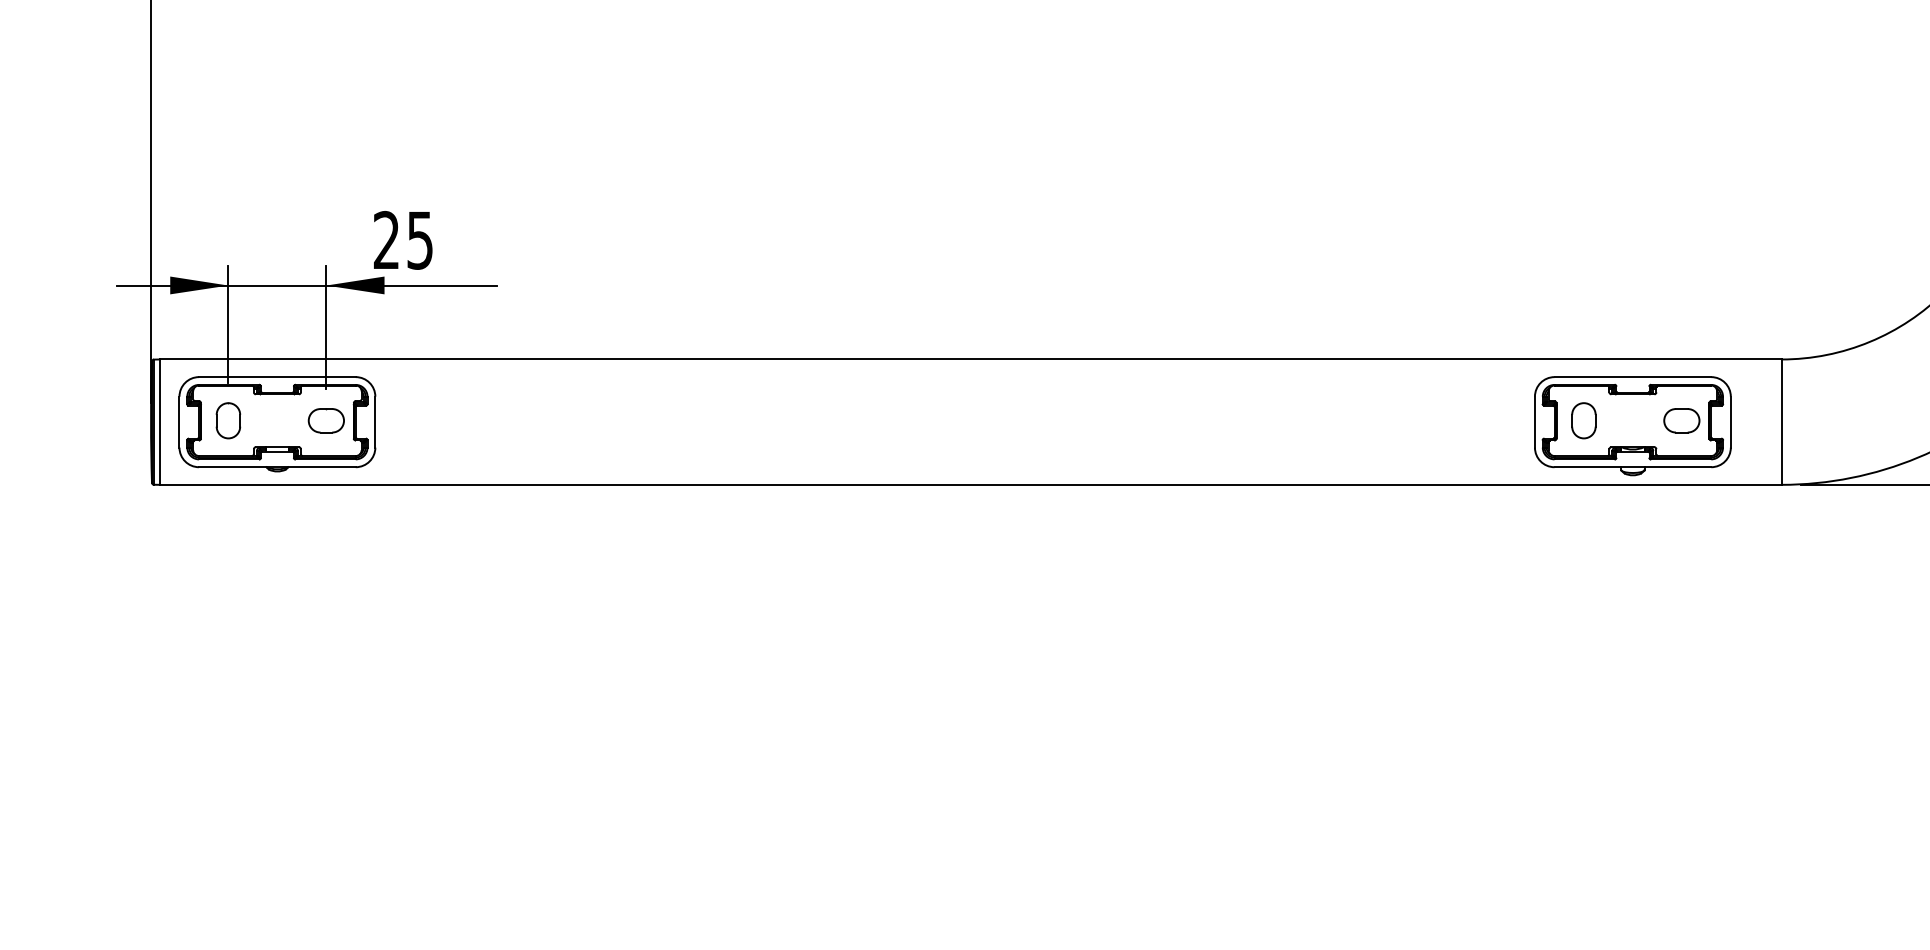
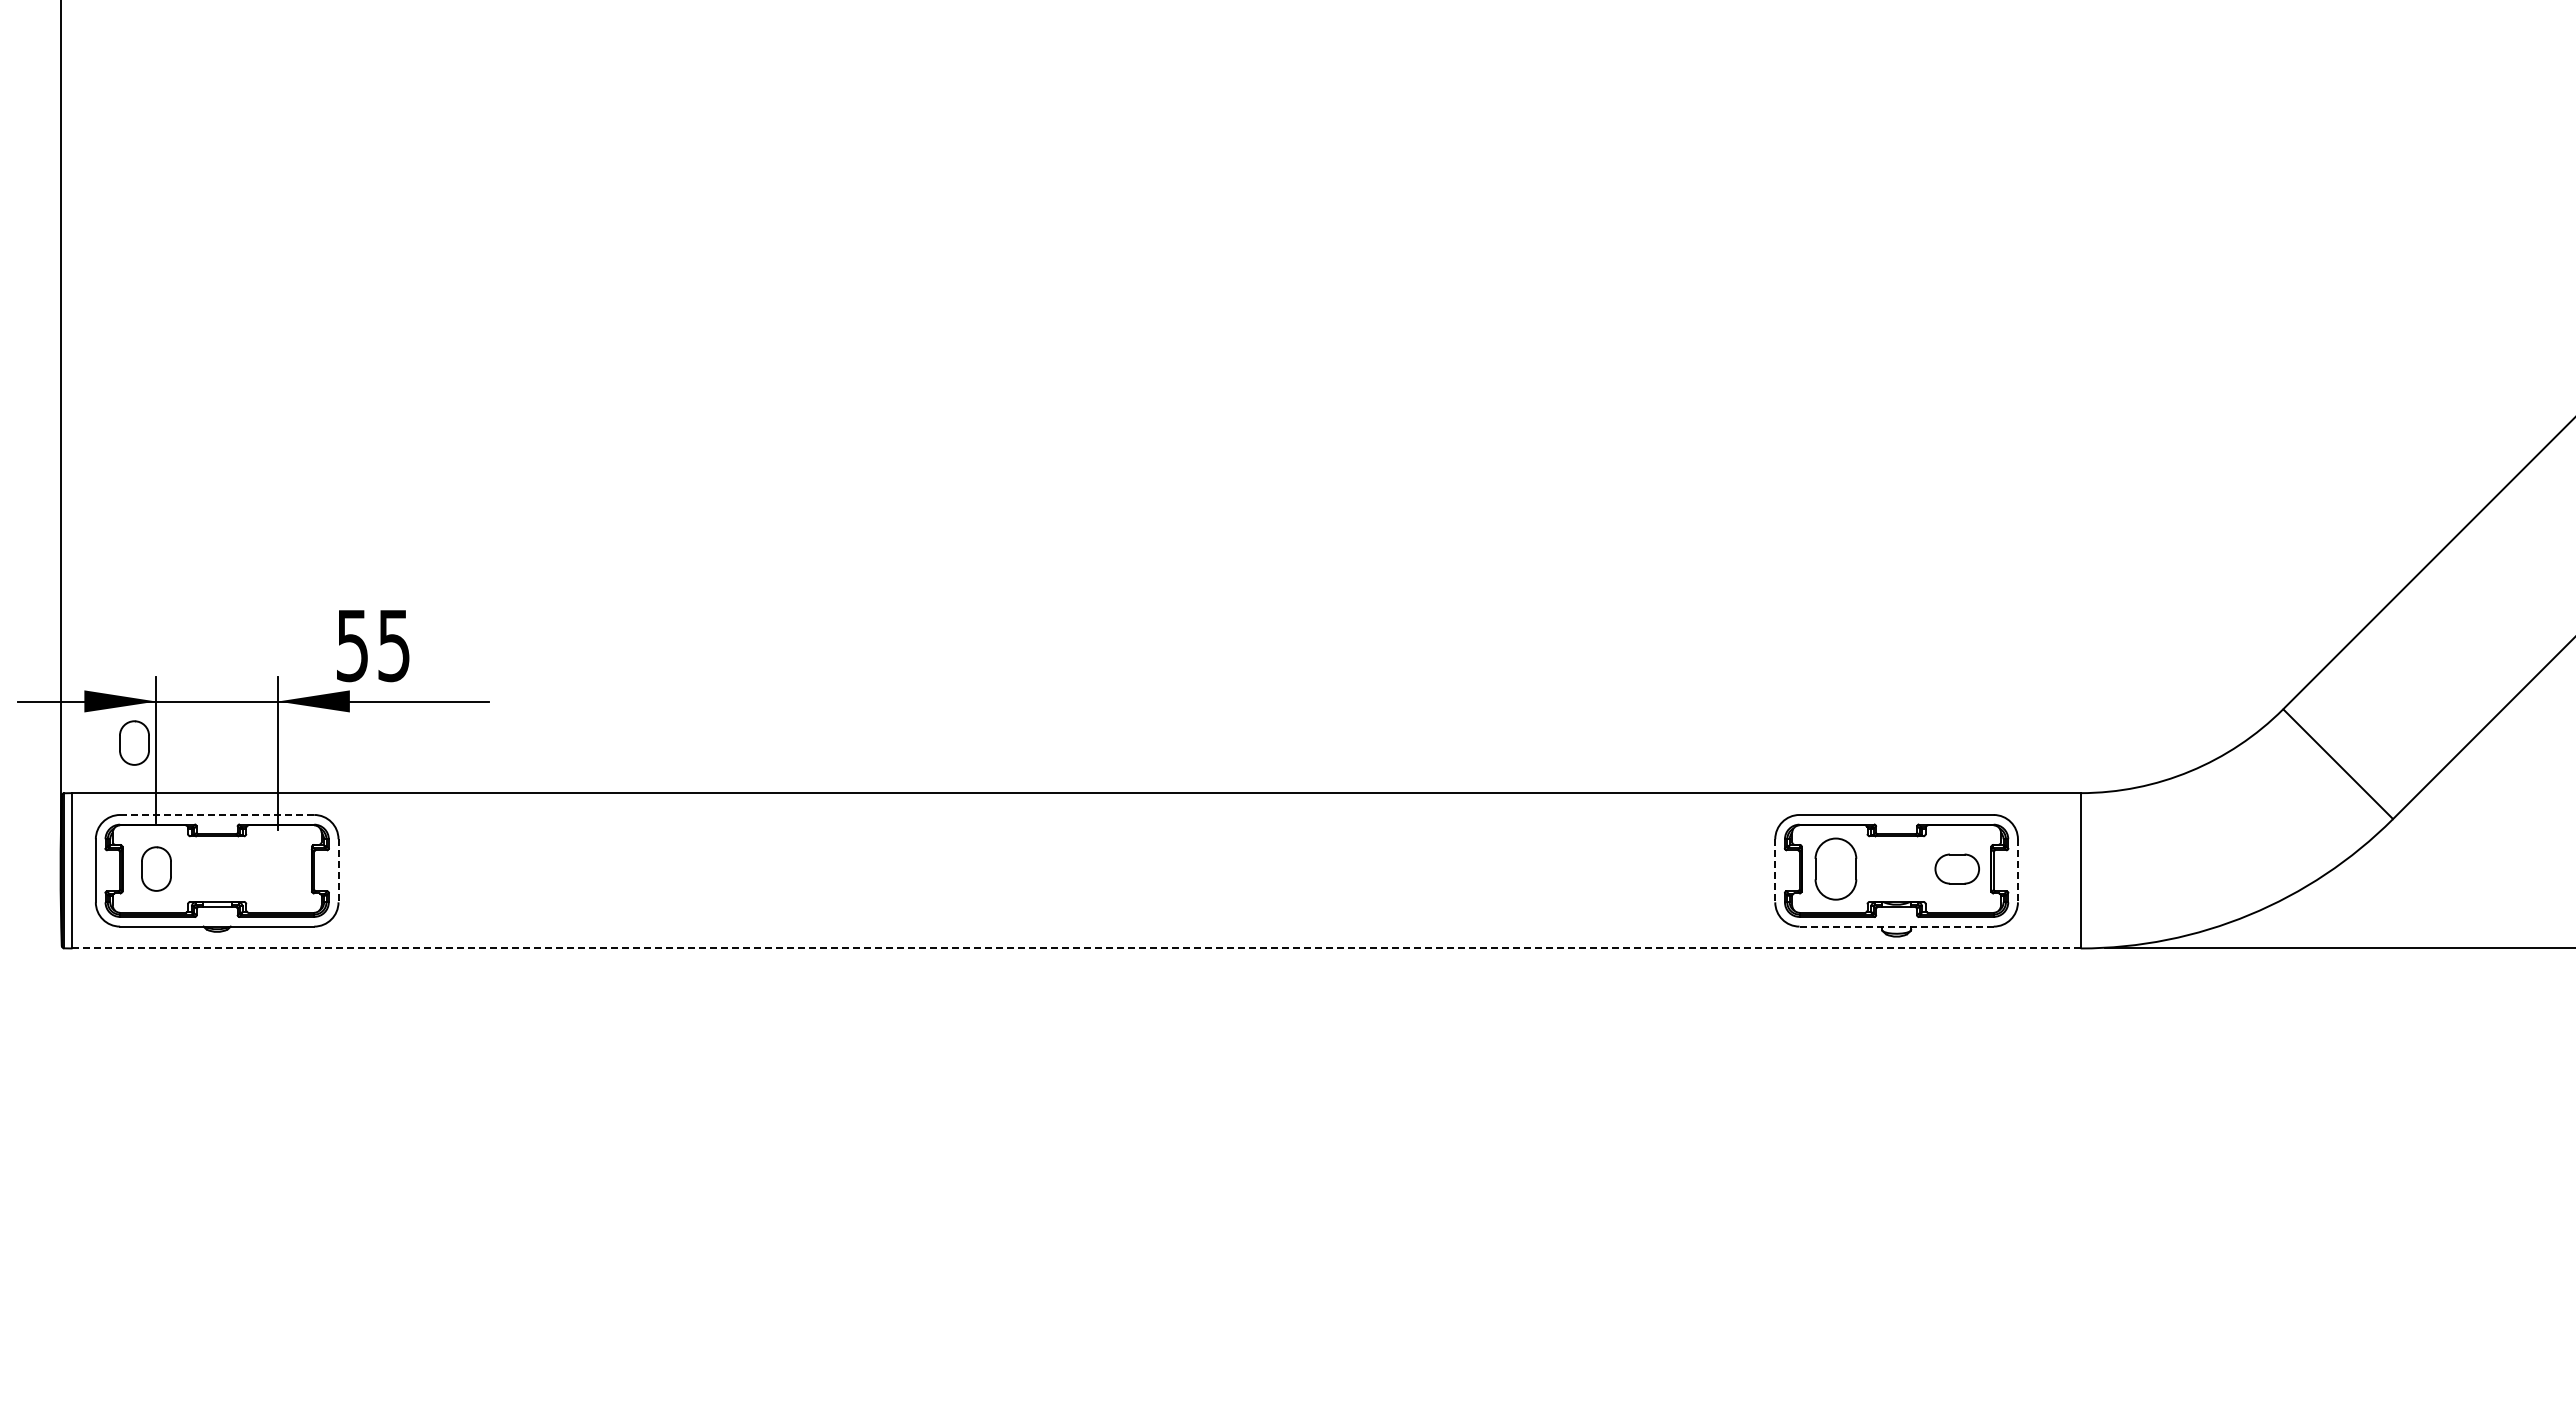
text: (385, 240) -> (351, 645), 25 -> 55
part: (210, 318) -> (134, 742), added
line: (276, 376) -> (216, 814), solid -> dashed
part: (326, 420) -> (277, 868), removed
part: (1583, 420) -> (1835, 868), size x1.4
line: (375, 421) -> (338, 870), solid -> dashed
line: (1535, 421) -> (1775, 870), solid -> dashed
line: (1730, 421) -> (2017, 870), solid -> dashed
line: (1632, 467) -> (1896, 926), solid -> dashed
line: (970, 484) -> (1076, 948), solid -> dashed

